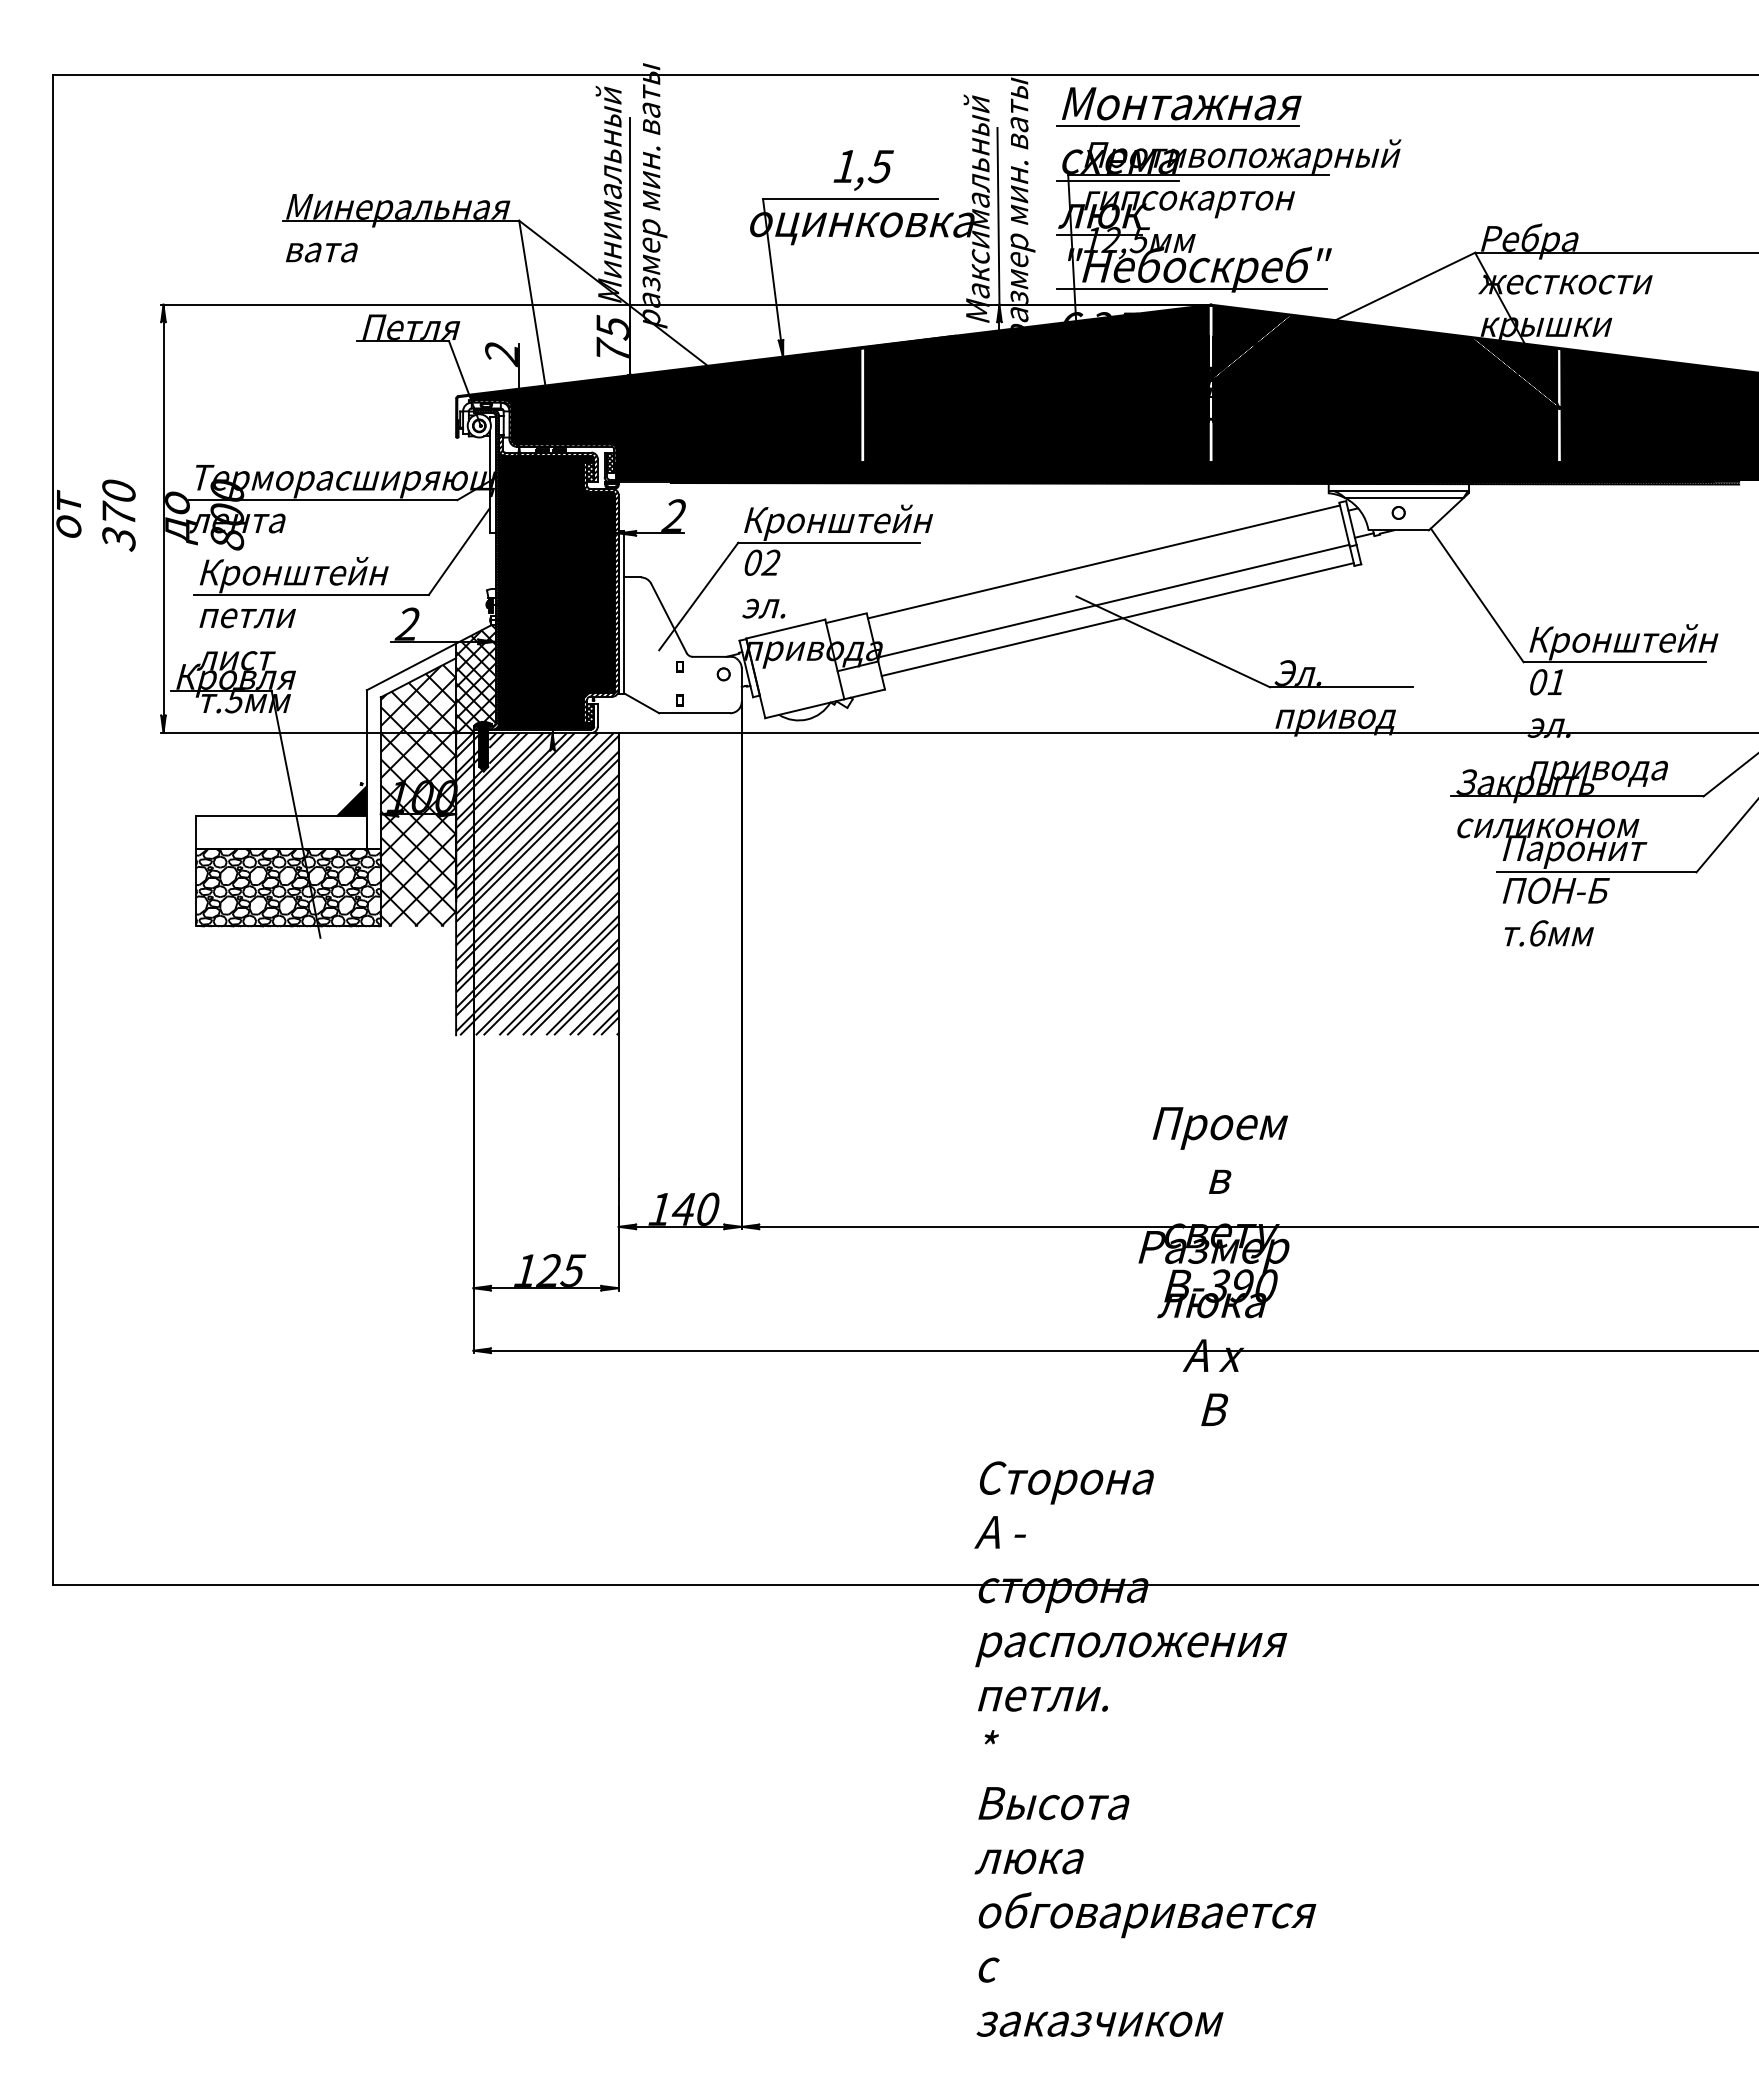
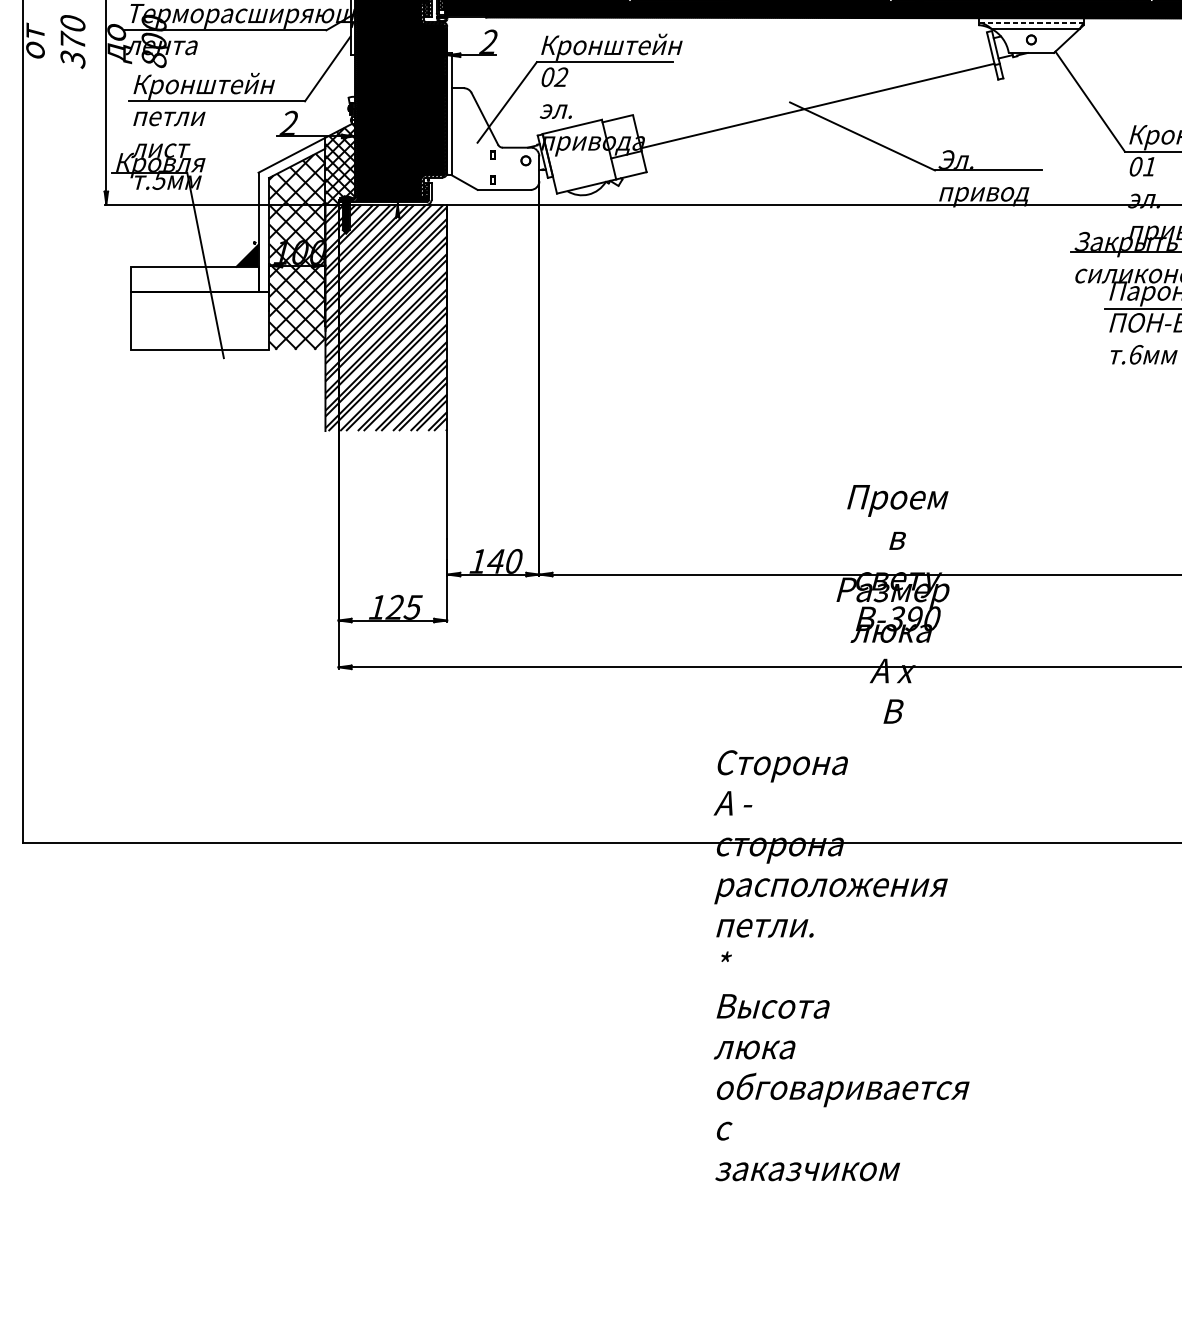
line: (1398, 490) -> (1031, 23), solid -> dashed
line: (1103, 561) -> (810, 76), removed
line: (1117, 619) -> (820, 119), removed
hatch: (287, 887) -> (199, 320), removed

